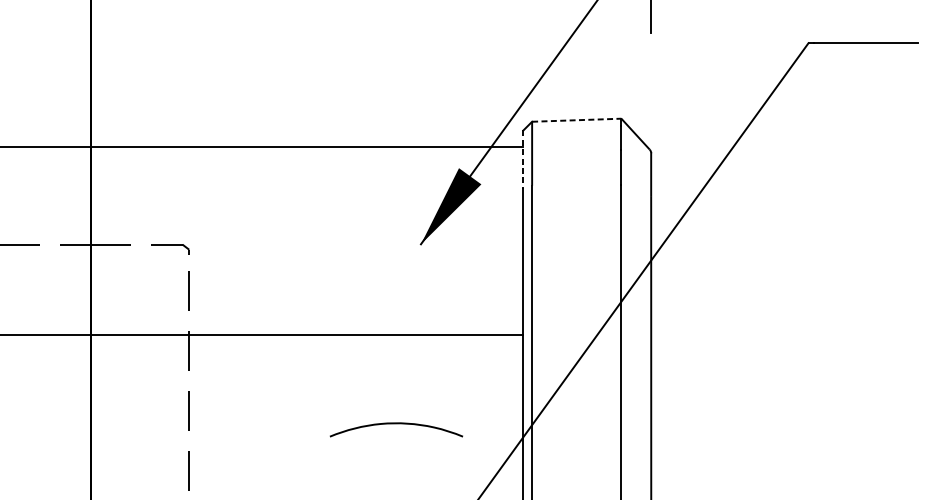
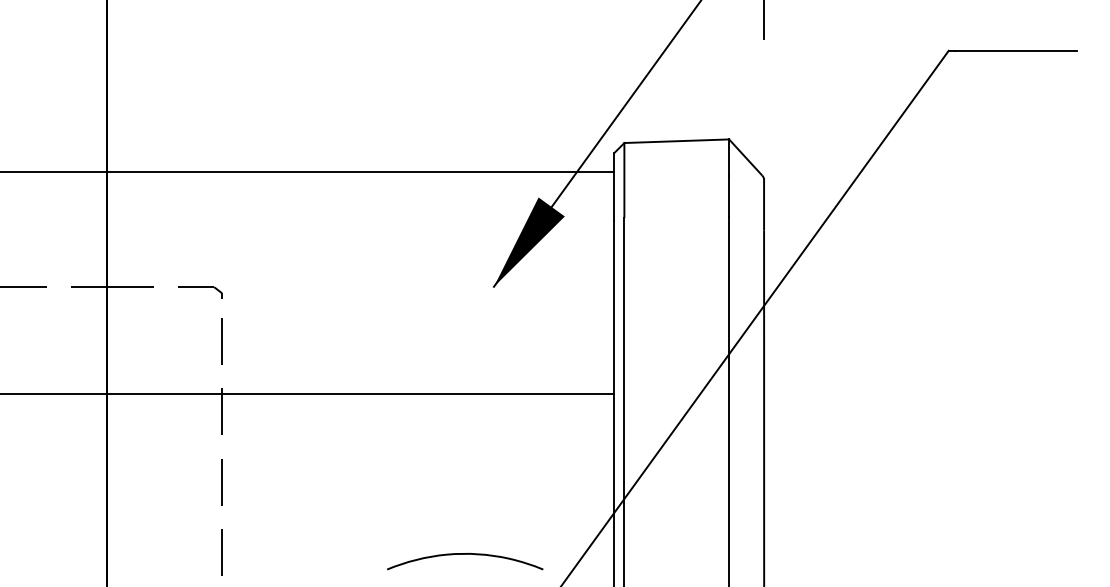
line: (577, 120) -> (677, 141), dashed -> solid
line: (523, 159) -> (614, 187), dashed -> solid
curve: (396, 423) -> (465, 554), moved

